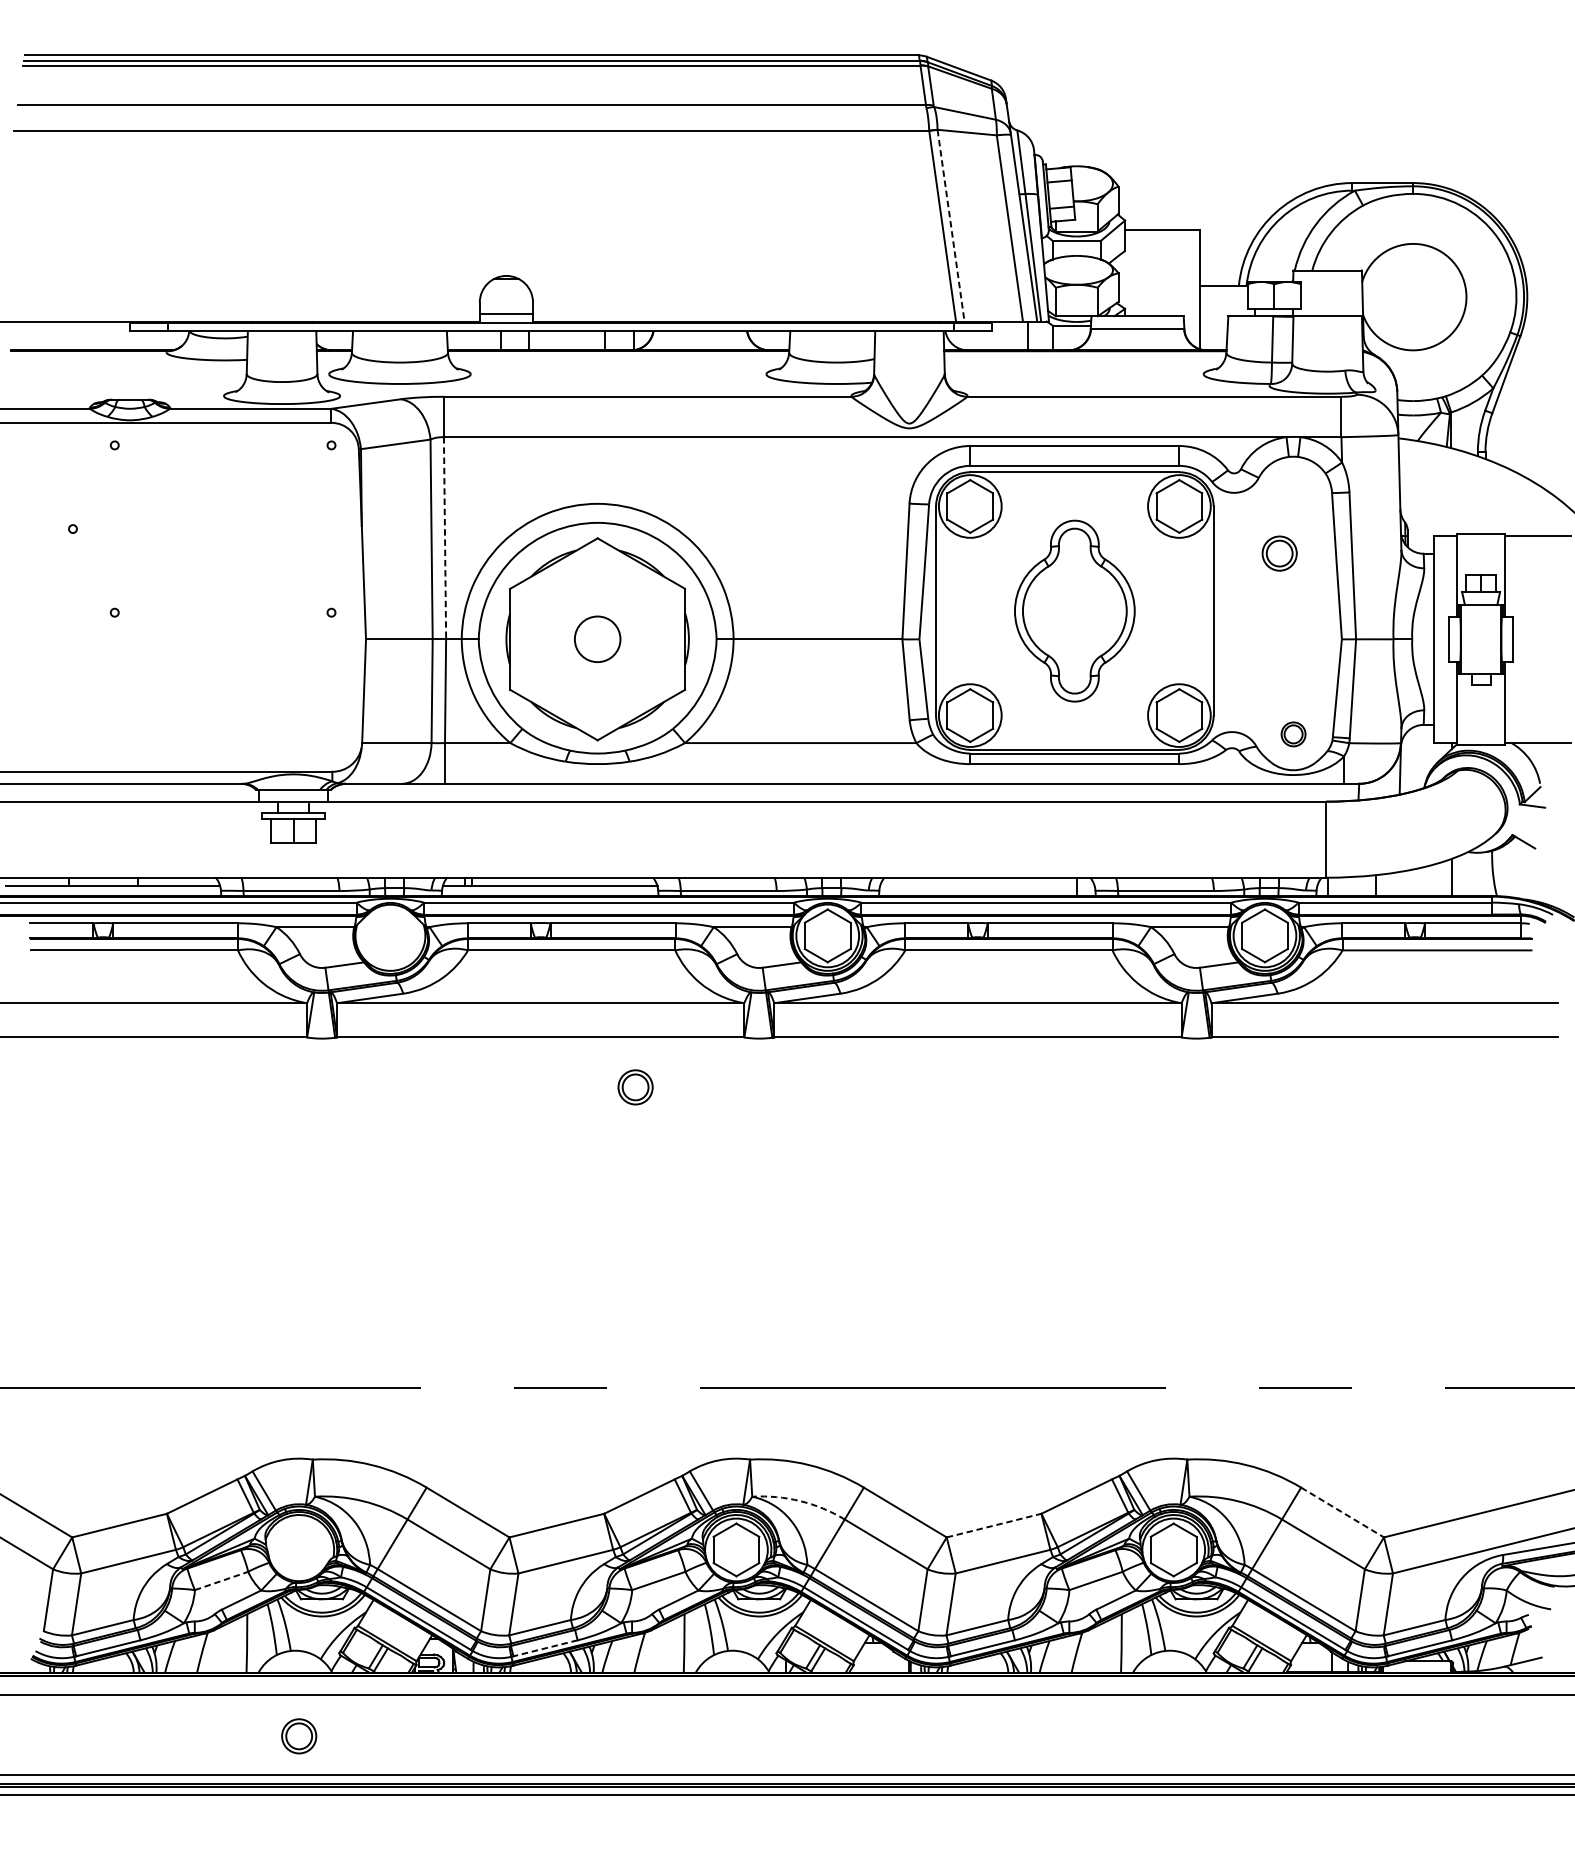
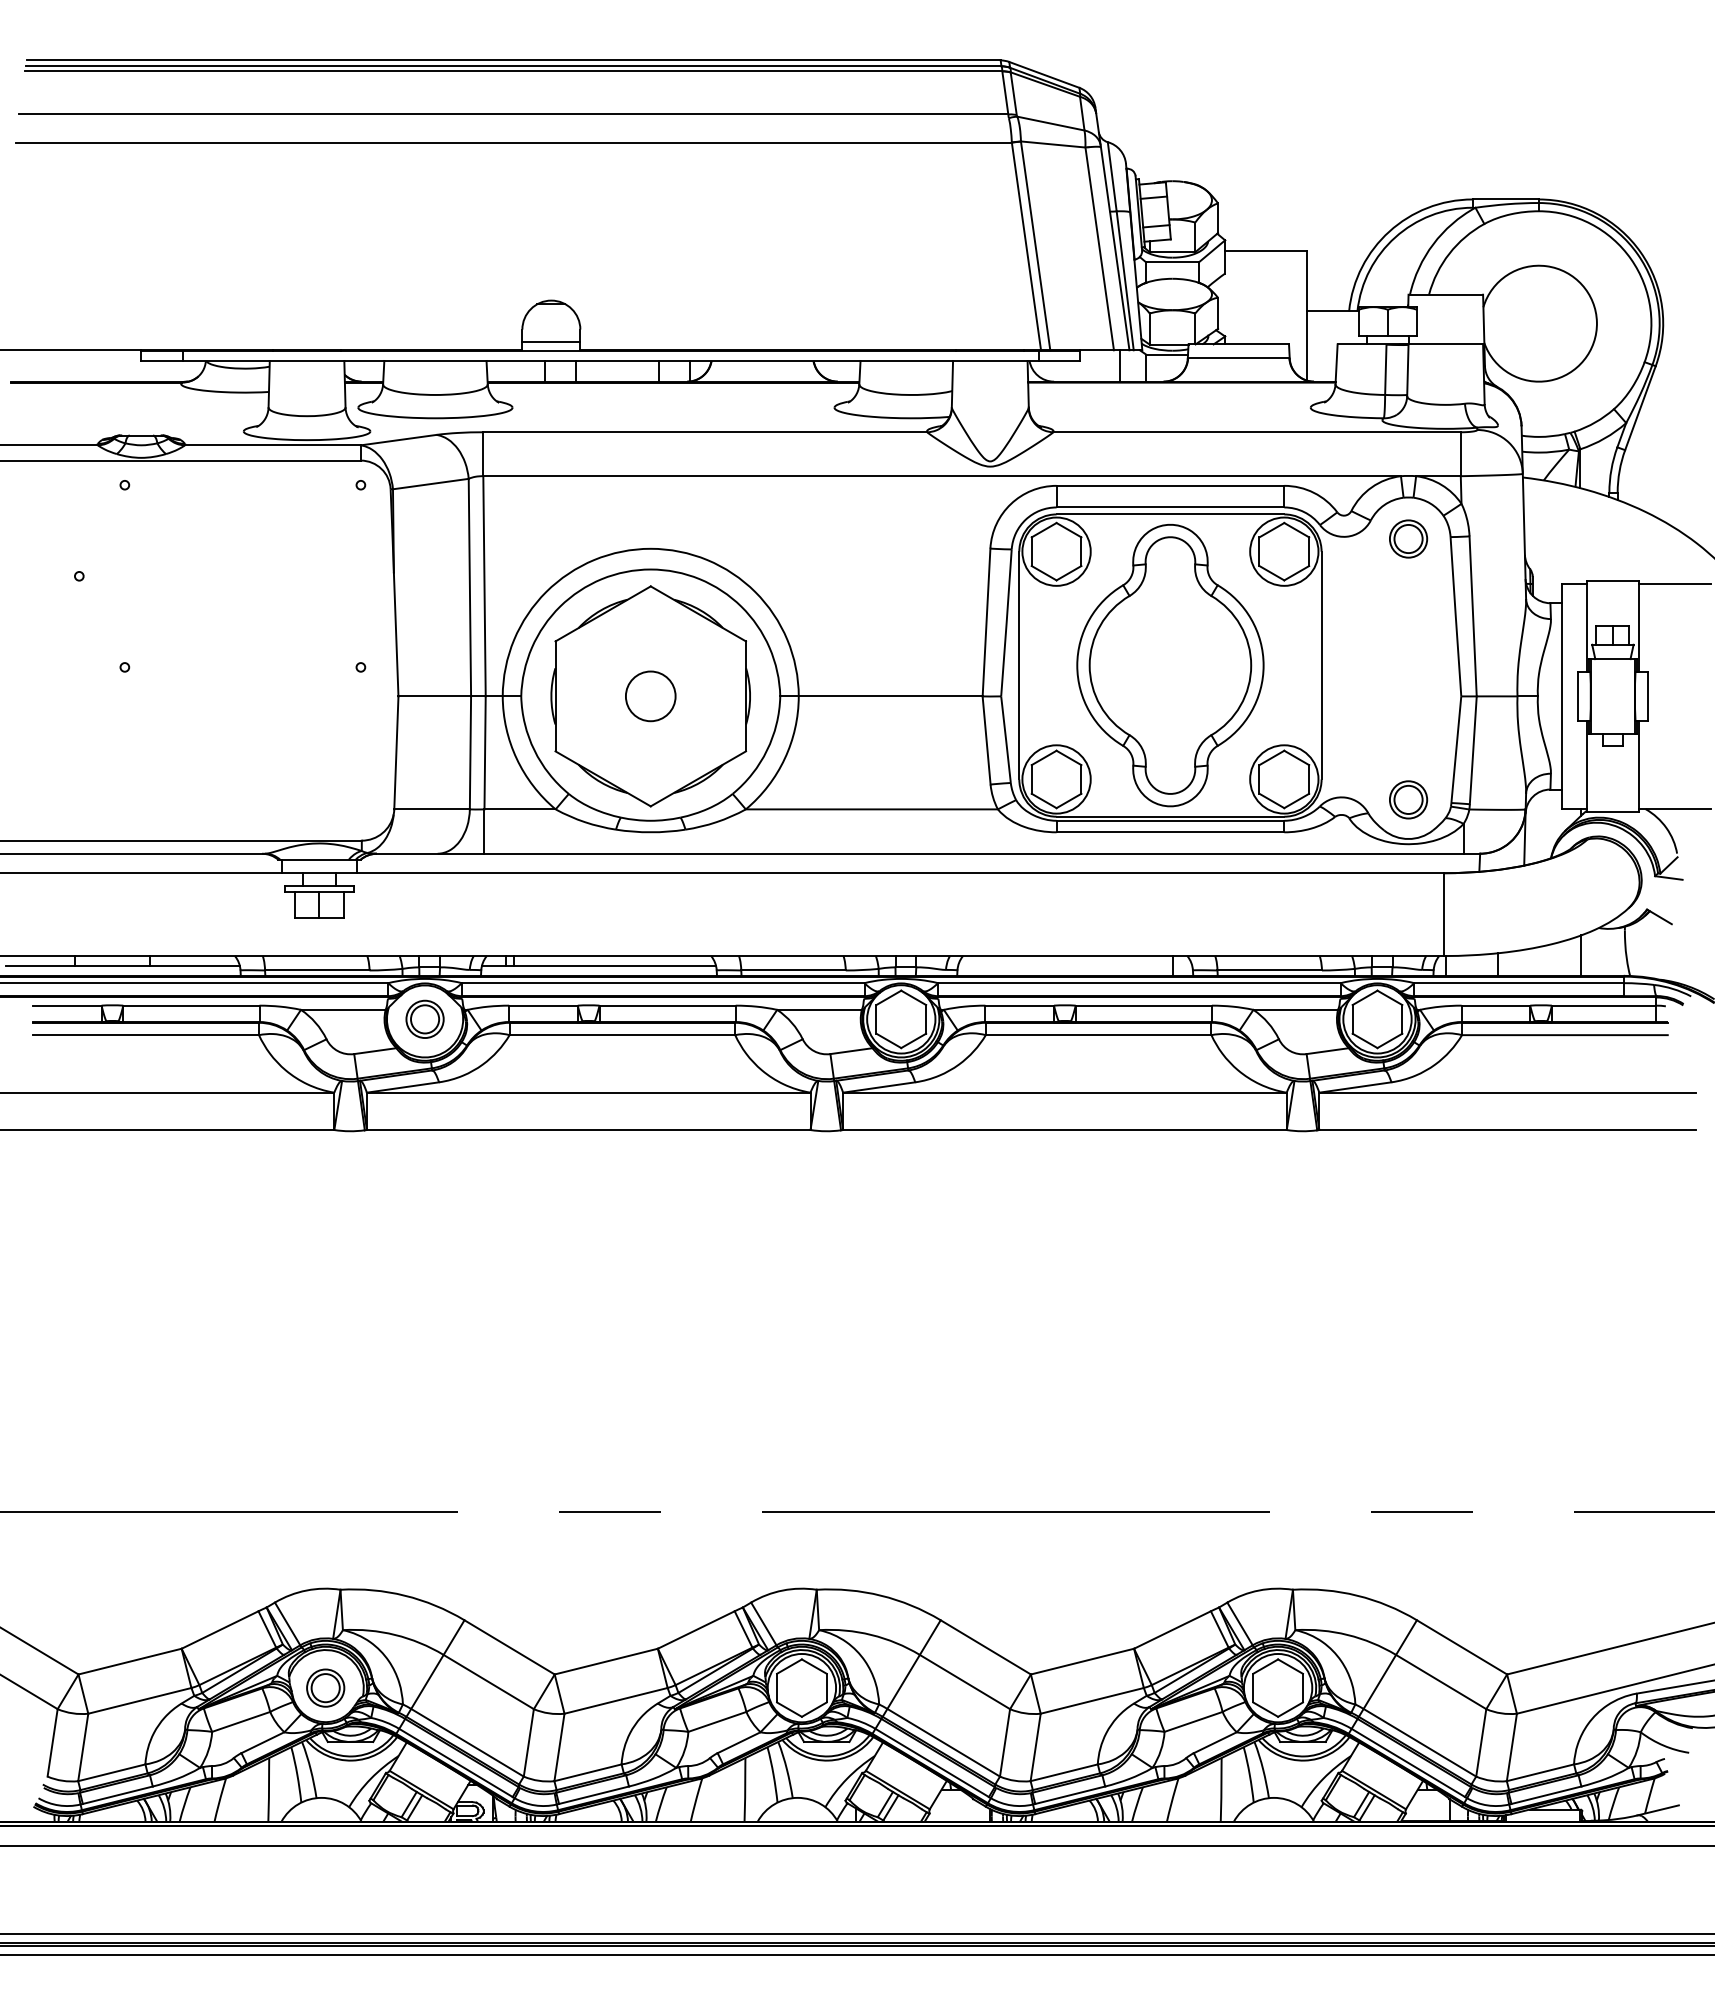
line: (950, 226) -> (1035, 246), dashed -> solid
line: (445, 538) -> (484, 586), dashed -> solid
part: (1279, 553) -> (1408, 538), moved
part: (1074, 610) -> (1170, 665), size x1.43
part: (1293, 734) -> (1408, 799), size x1.43
part: (635, 1086) -> (424, 1018), moved
arc: (800, 1500) -> (871, 1634), dashed -> solid
line: (1343, 1512) -> (1462, 1647), dashed -> solid
line: (994, 1525) -> (1082, 1661), dashed -> solid
line: (221, 1580) -> (241, 1721), dashed -> solid
line: (545, 1648) -> (593, 1795), dashed -> solid
part: (299, 1735) -> (325, 1687), moved

